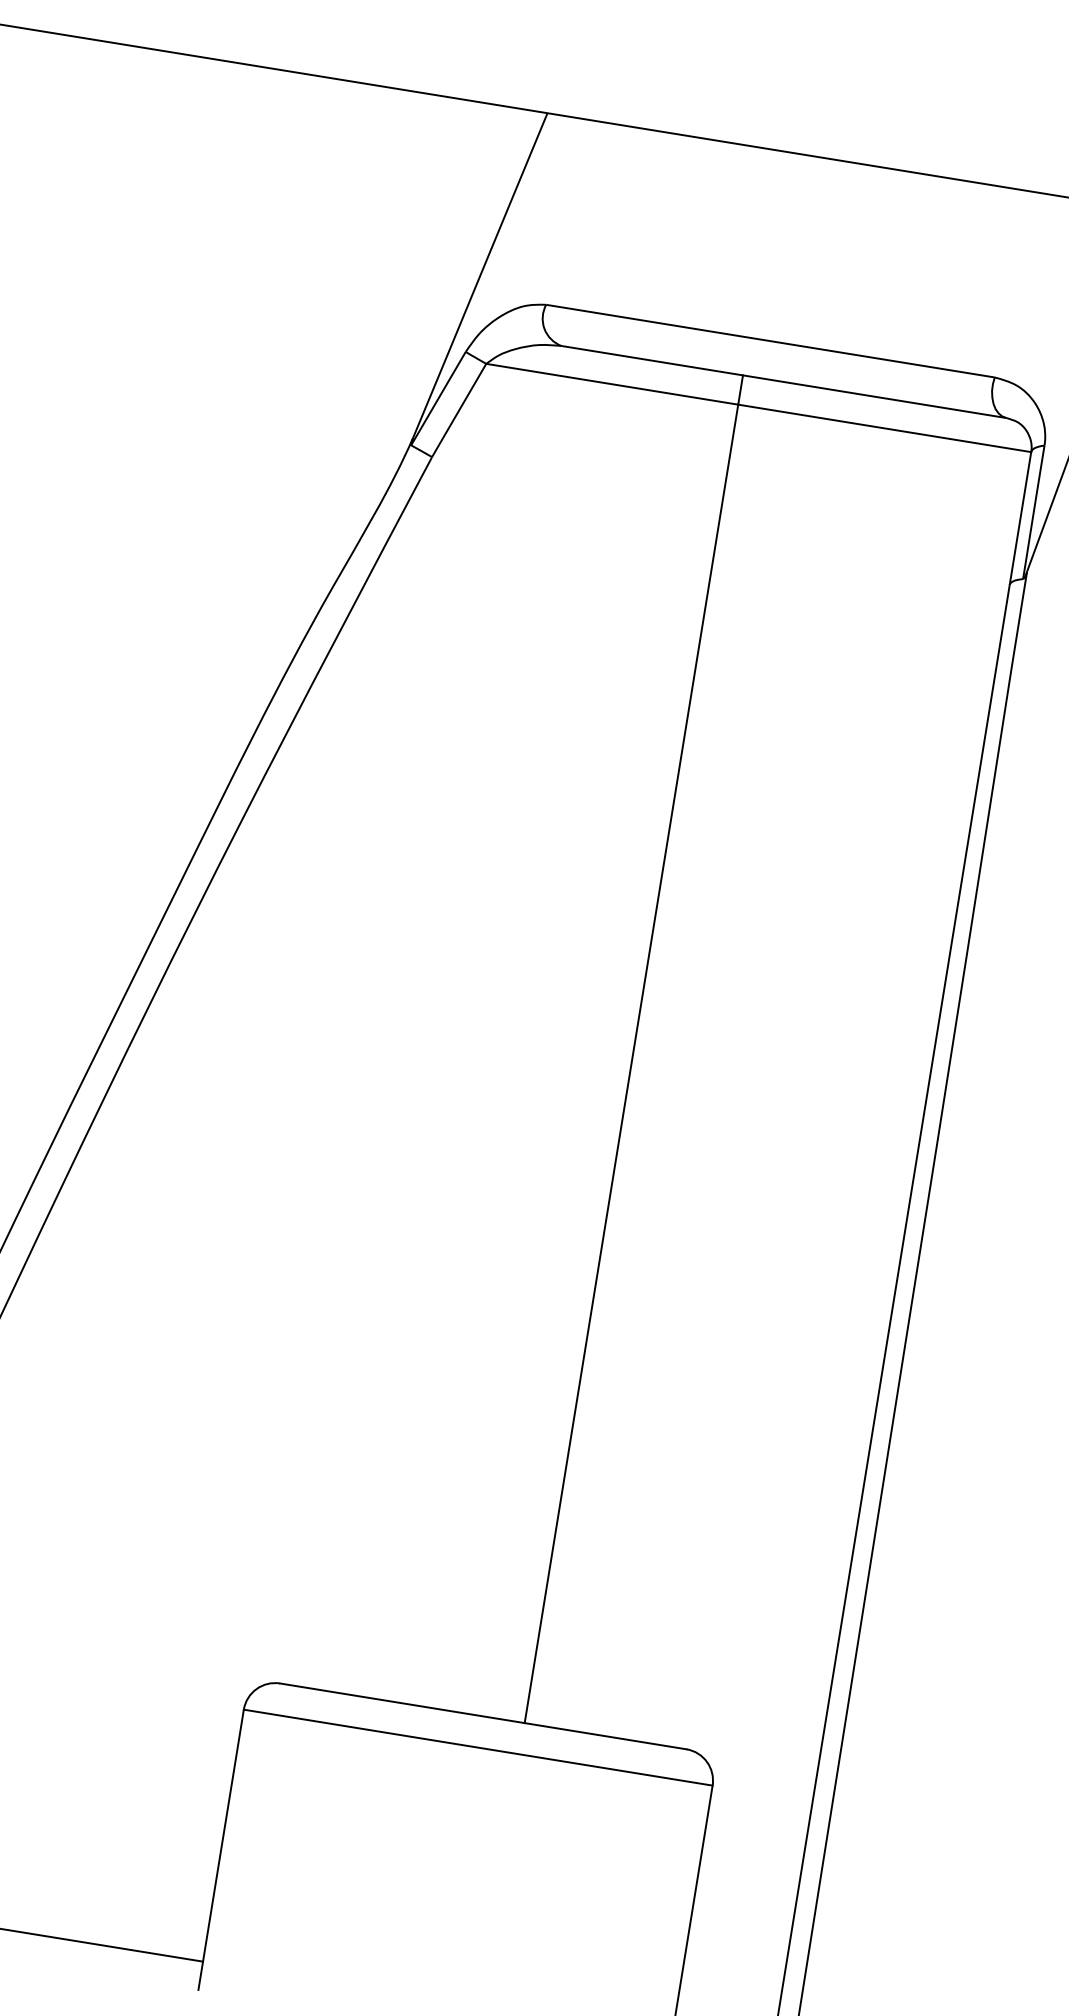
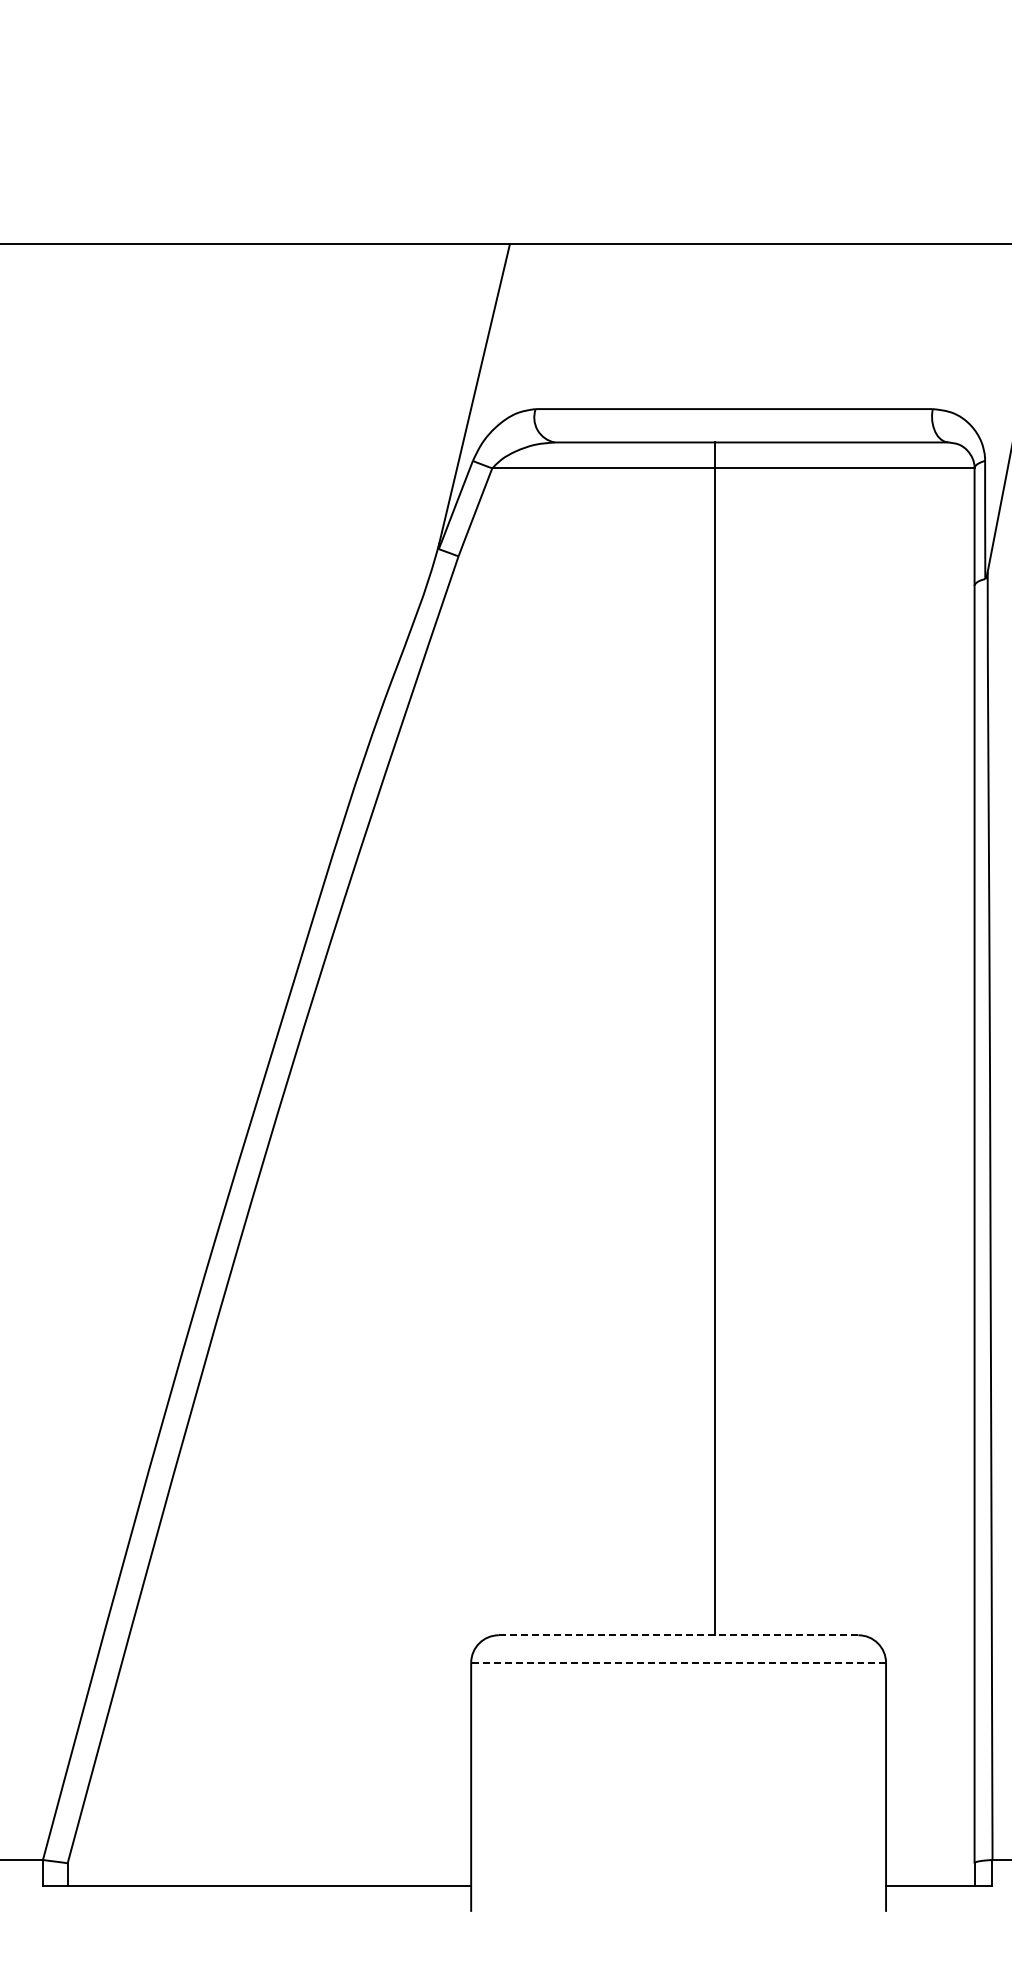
line: (483, 1716) -> (678, 1635), solid -> dashed
line: (478, 1747) -> (678, 1662), solid -> dashed

